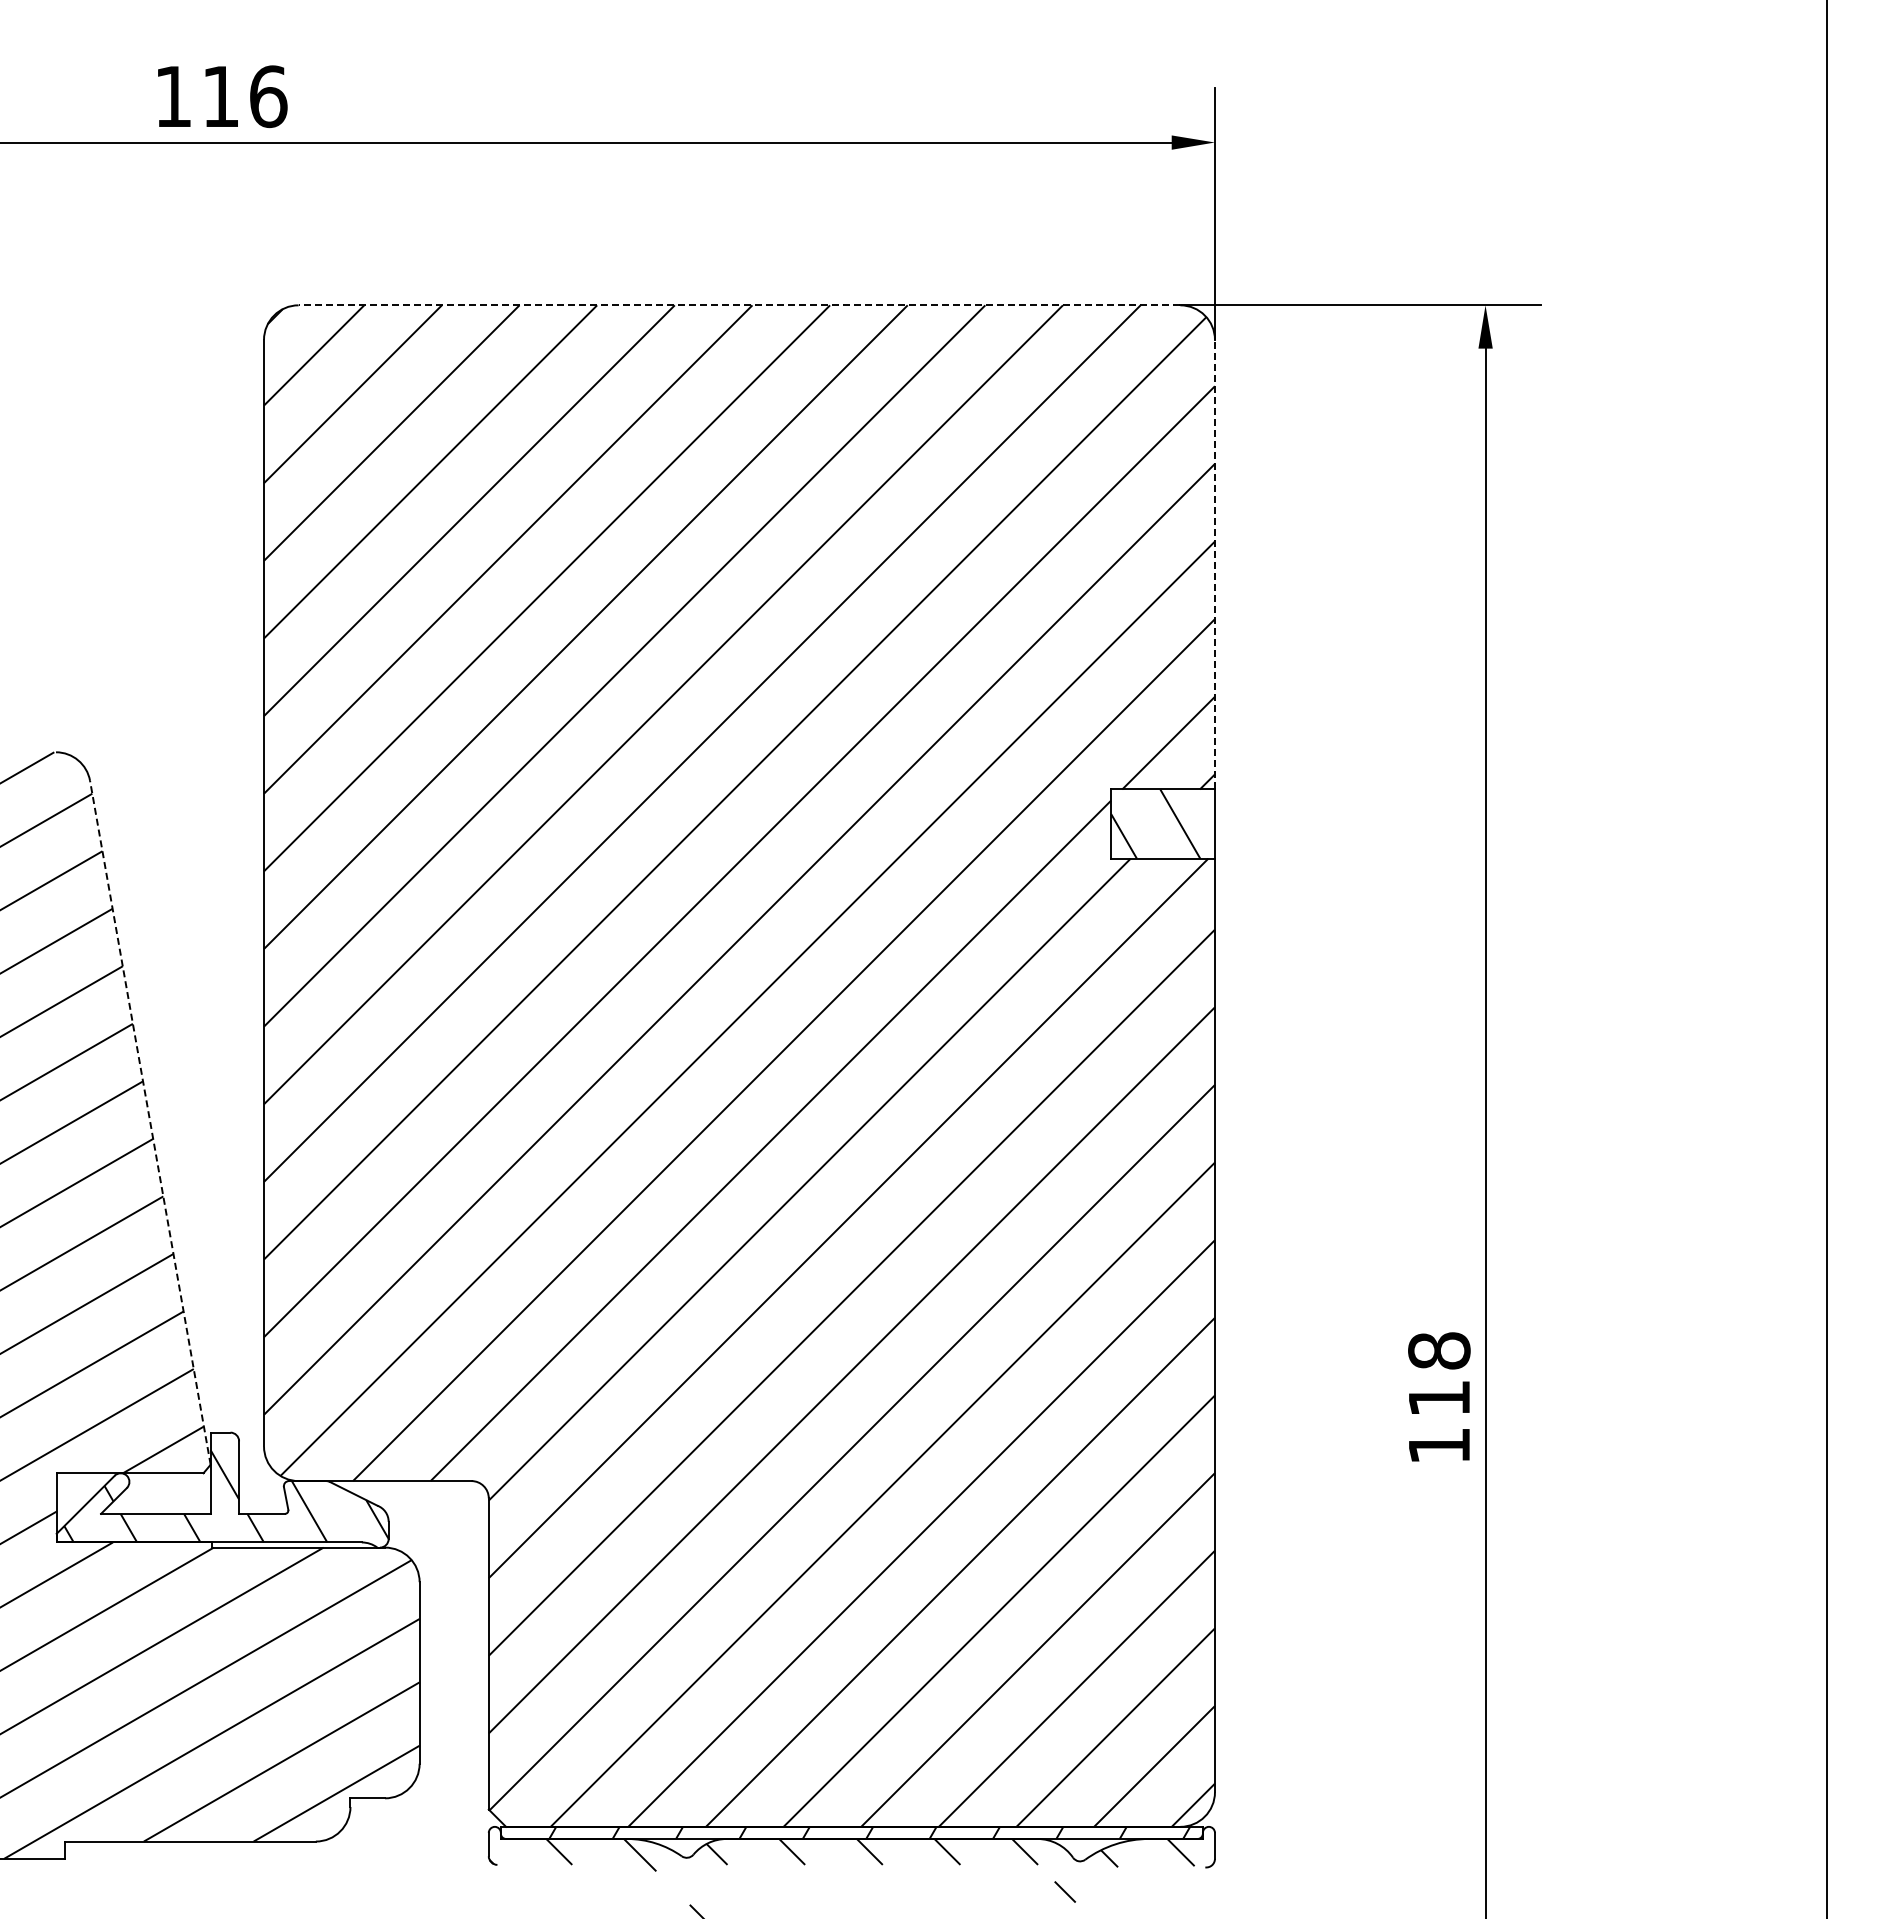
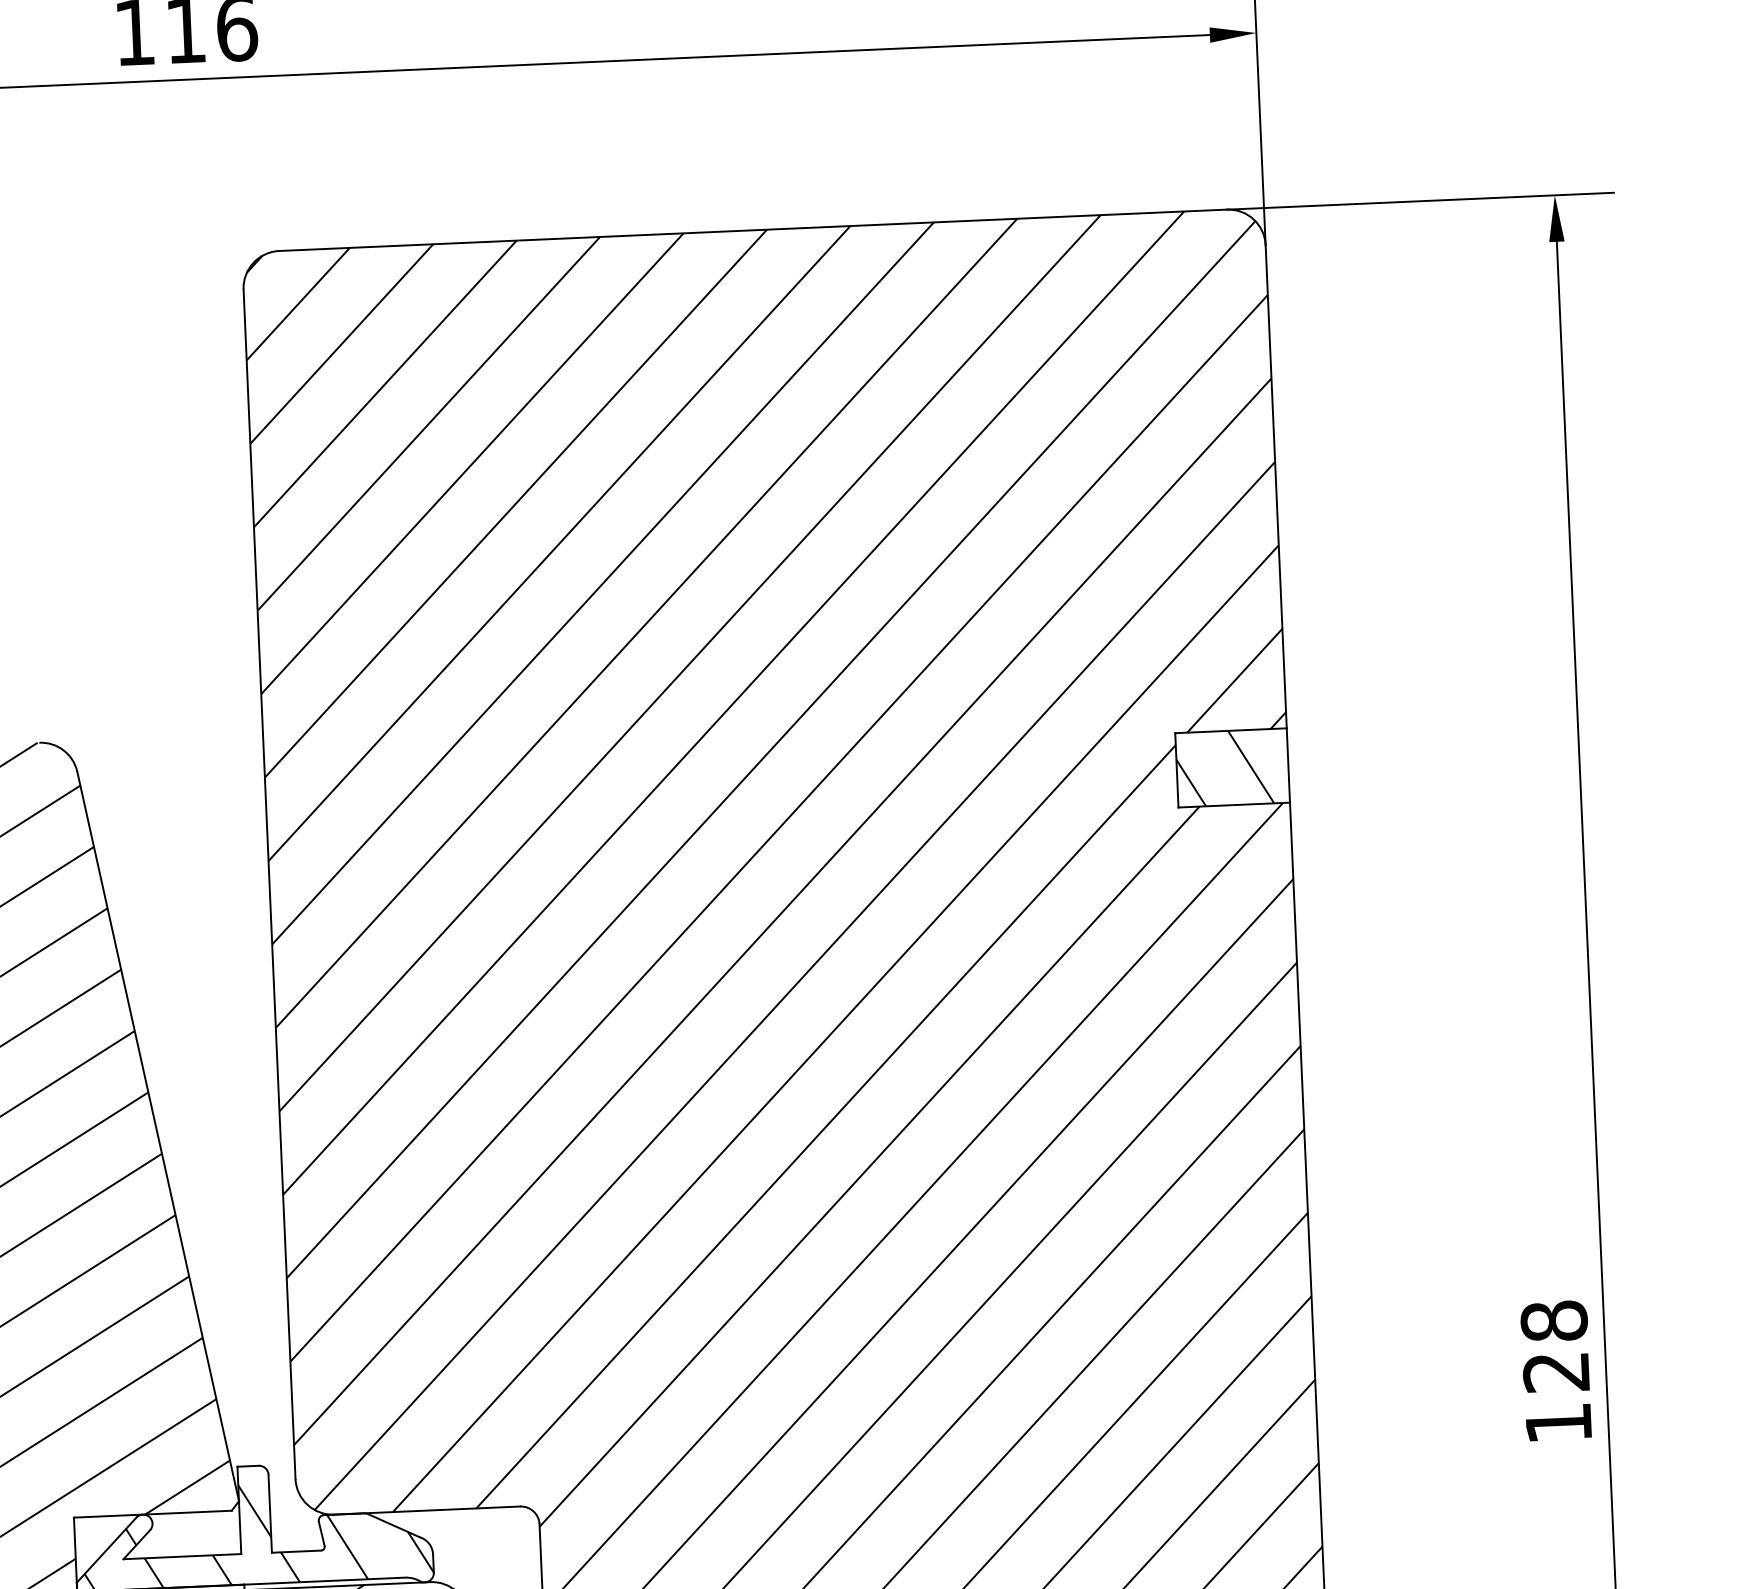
line: (739, 305) -> (753, 230), dashed -> solid
line: (1214, 564) -> (1275, 486), dashed -> solid
line: (150, 1122) -> (158, 1136), dashed -> solid
text: (1438, 1398) -> (1555, 1372), 118 -> 128

